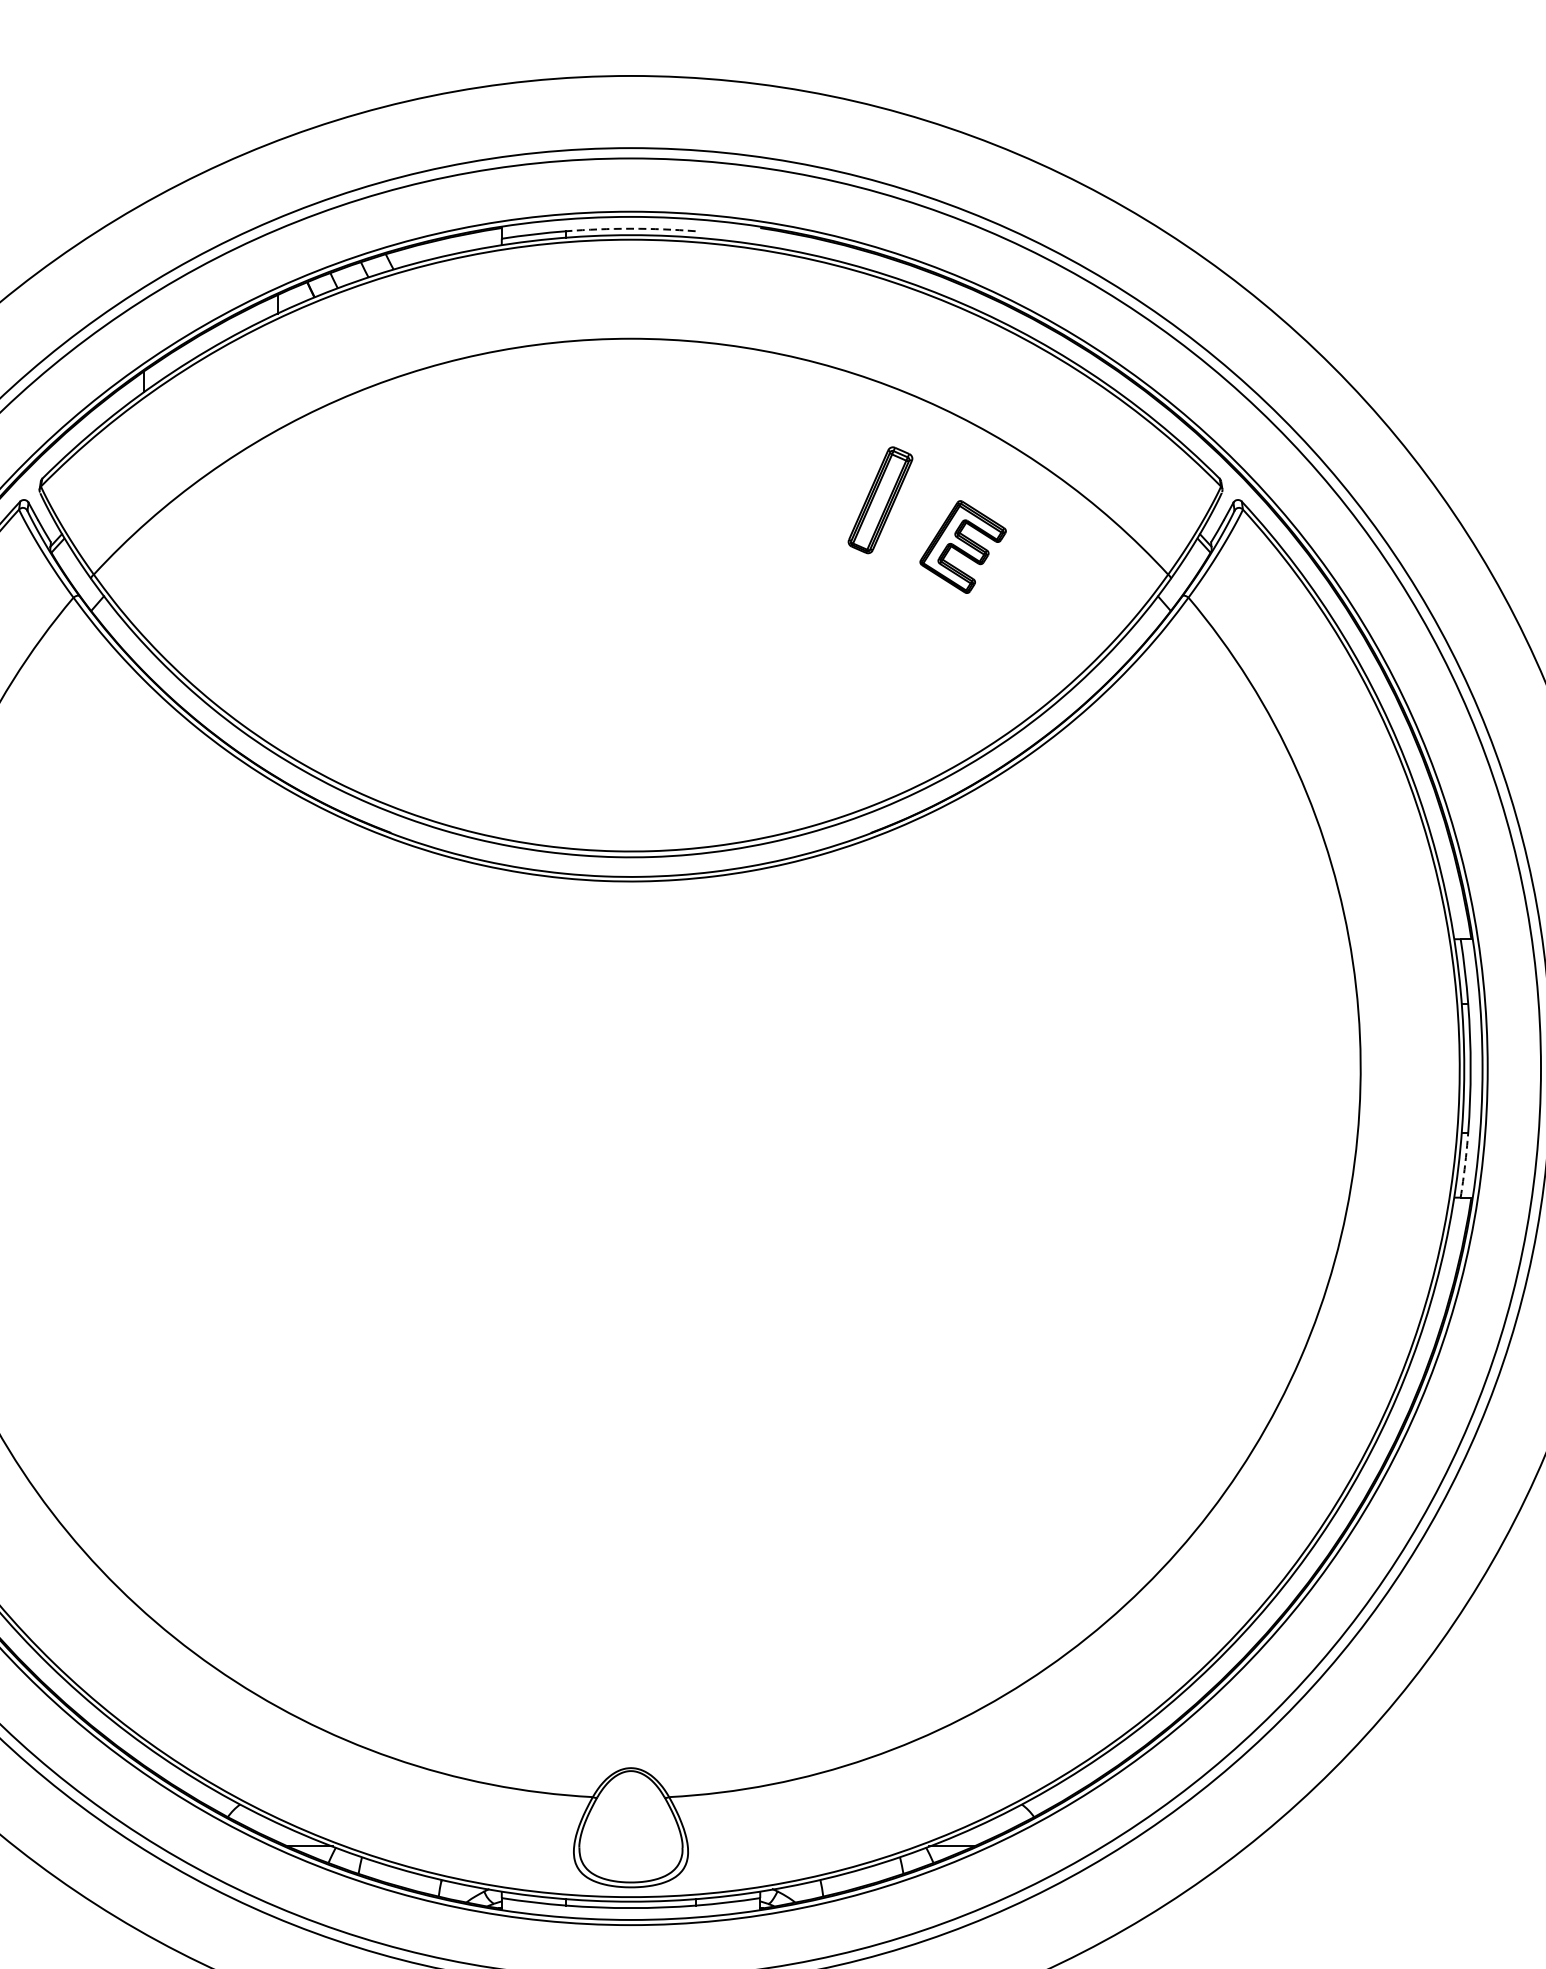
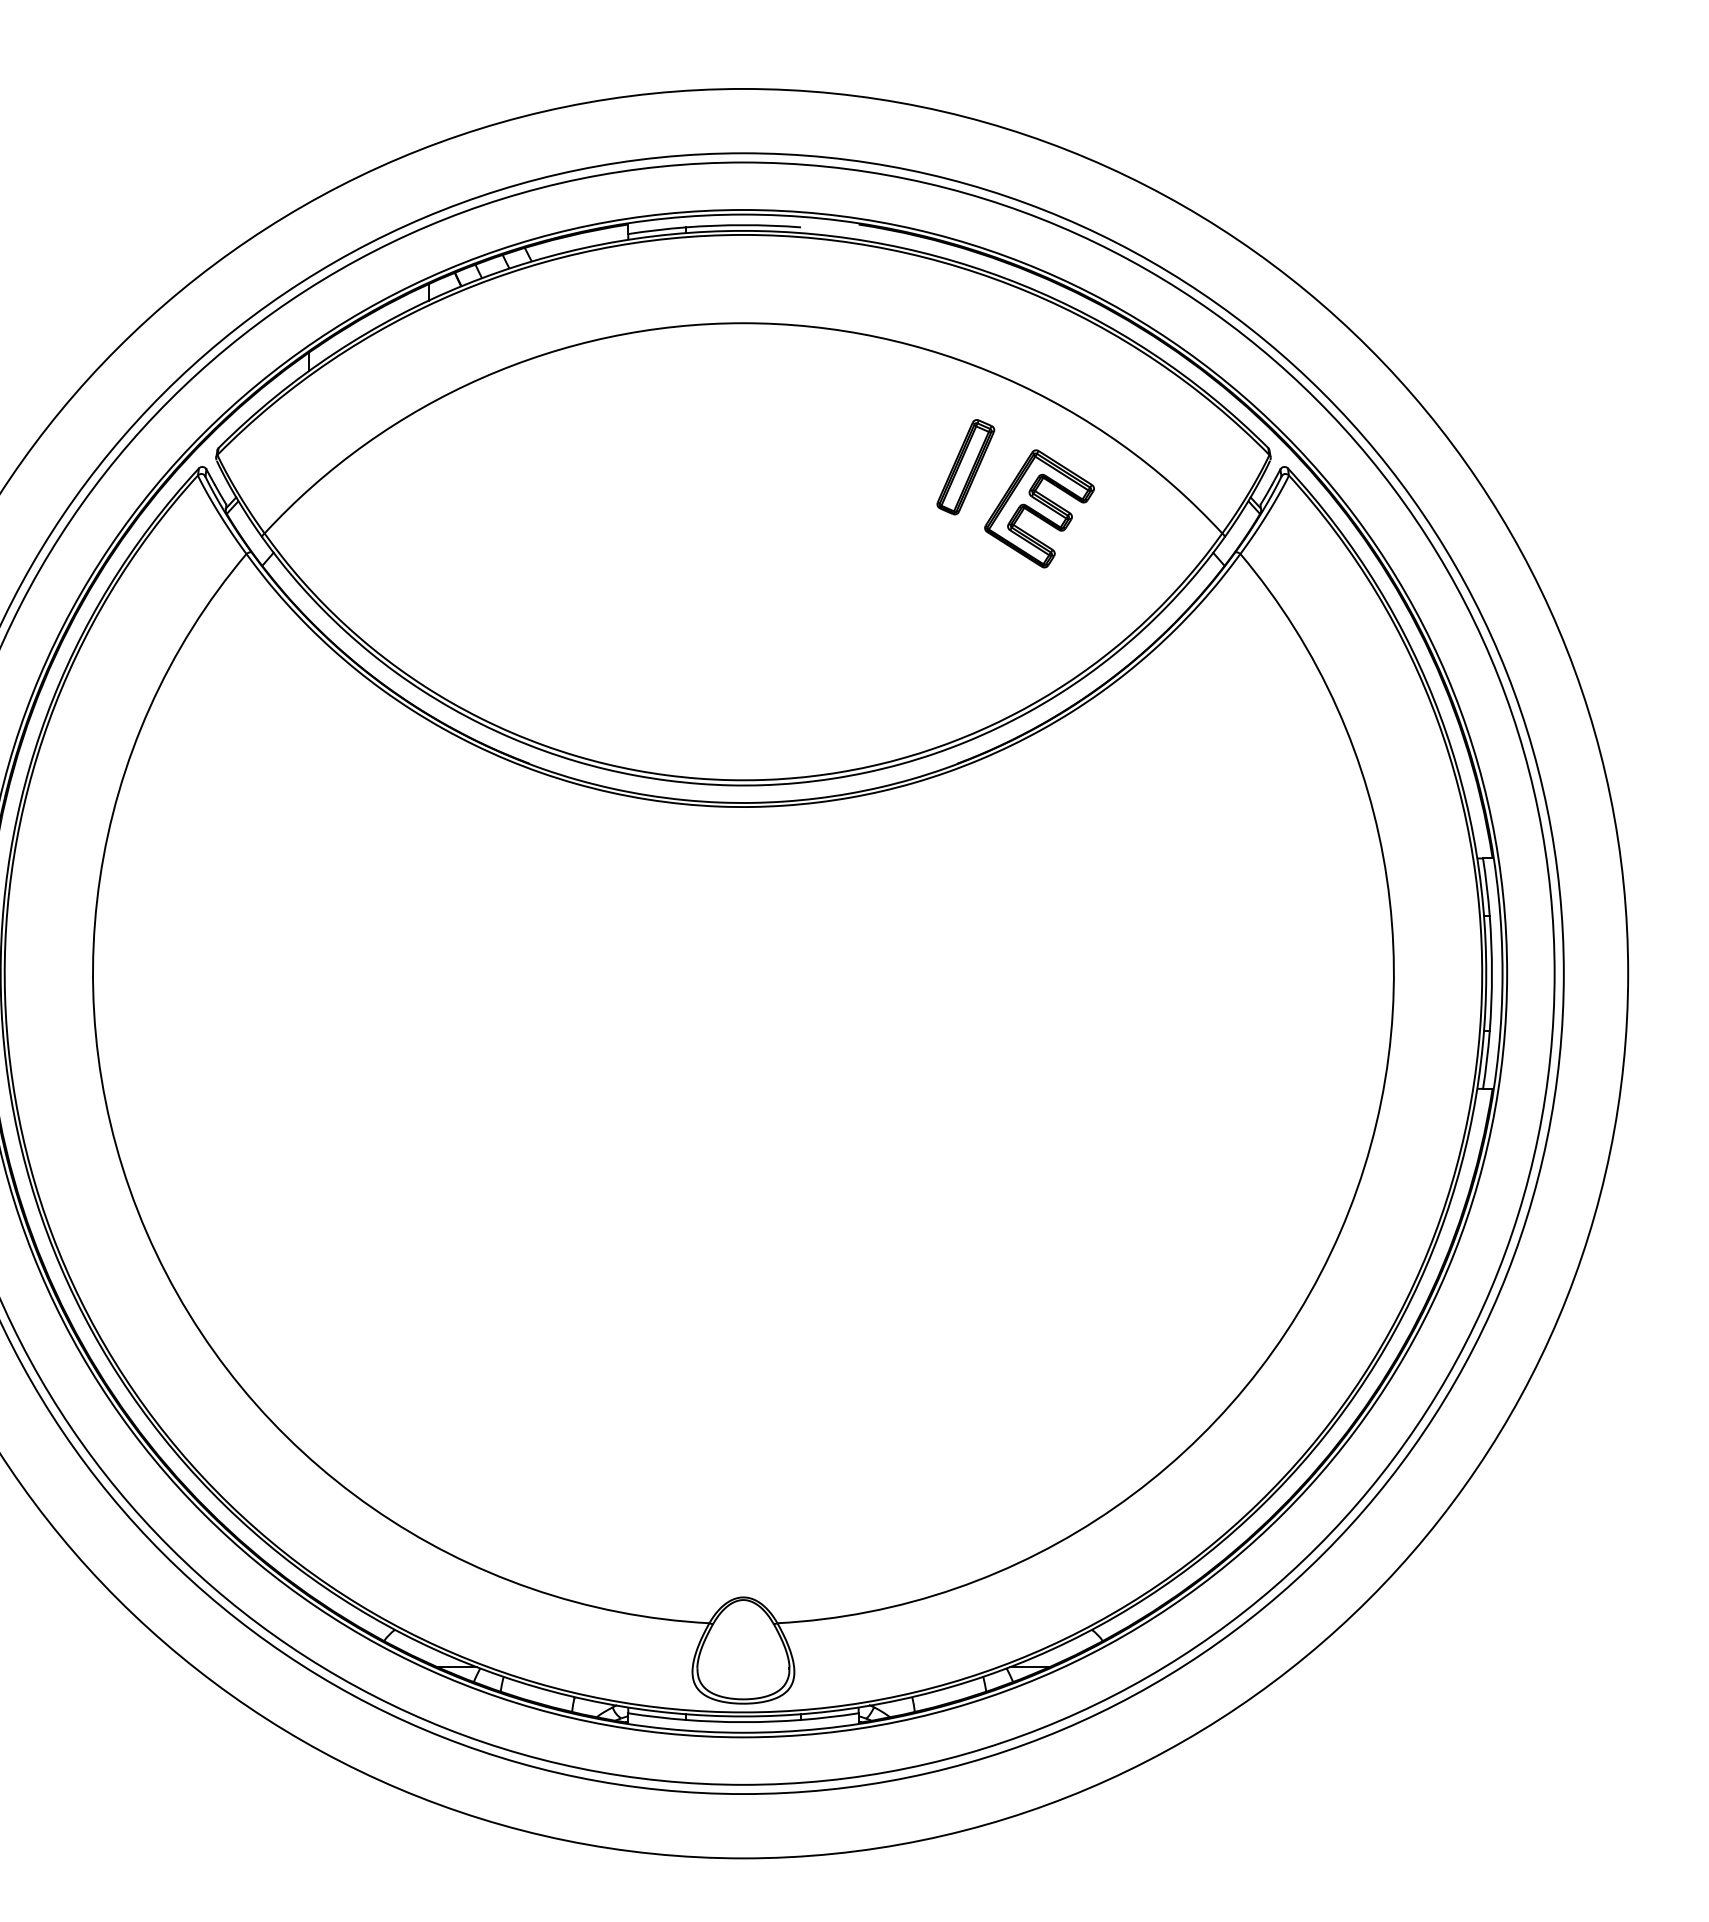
arc: (631, 229) -> (743, 225), dashed -> solid
part: (963, 546) -> (1039, 508), size x1.43
arc: (1464, 1165) -> (1486, 1060), dashed -> solid

